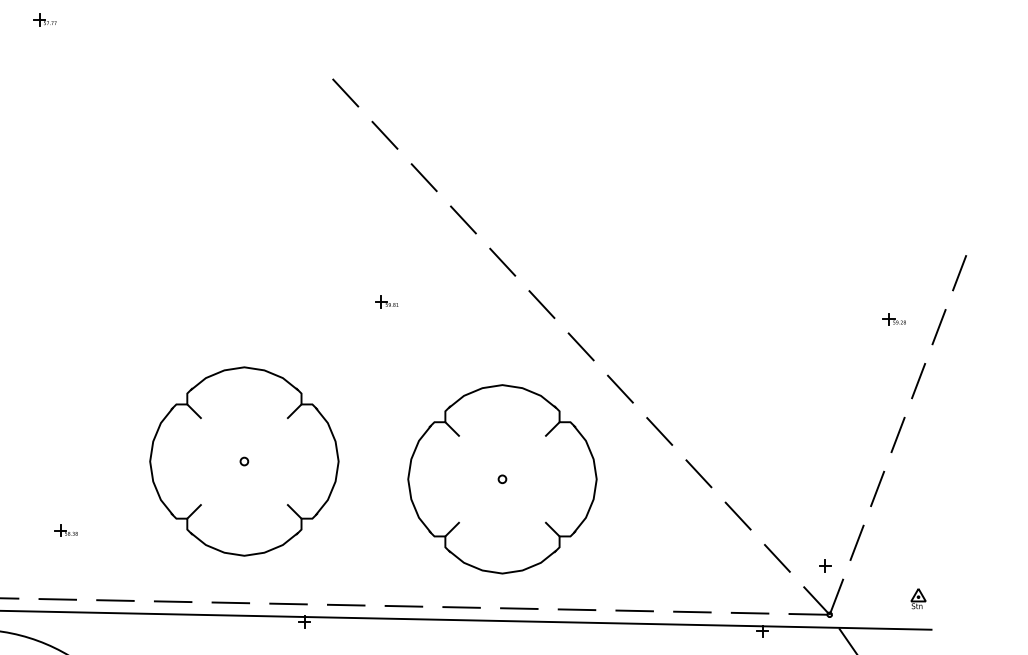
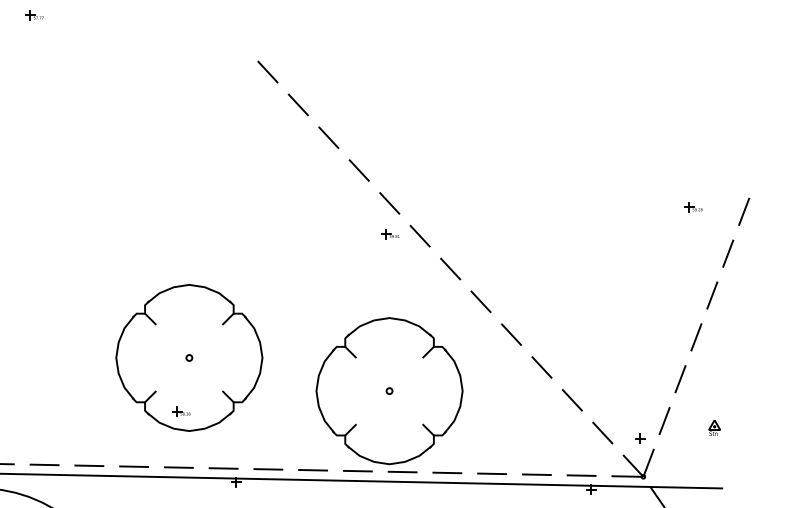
part: (386, 301) -> (390, 233), moved
part: (893, 319) -> (692, 207), moved
part: (502, 479) -> (389, 391), moved
part: (65, 530) -> (180, 411), moved
part: (918, 598) -> (714, 427), moved

